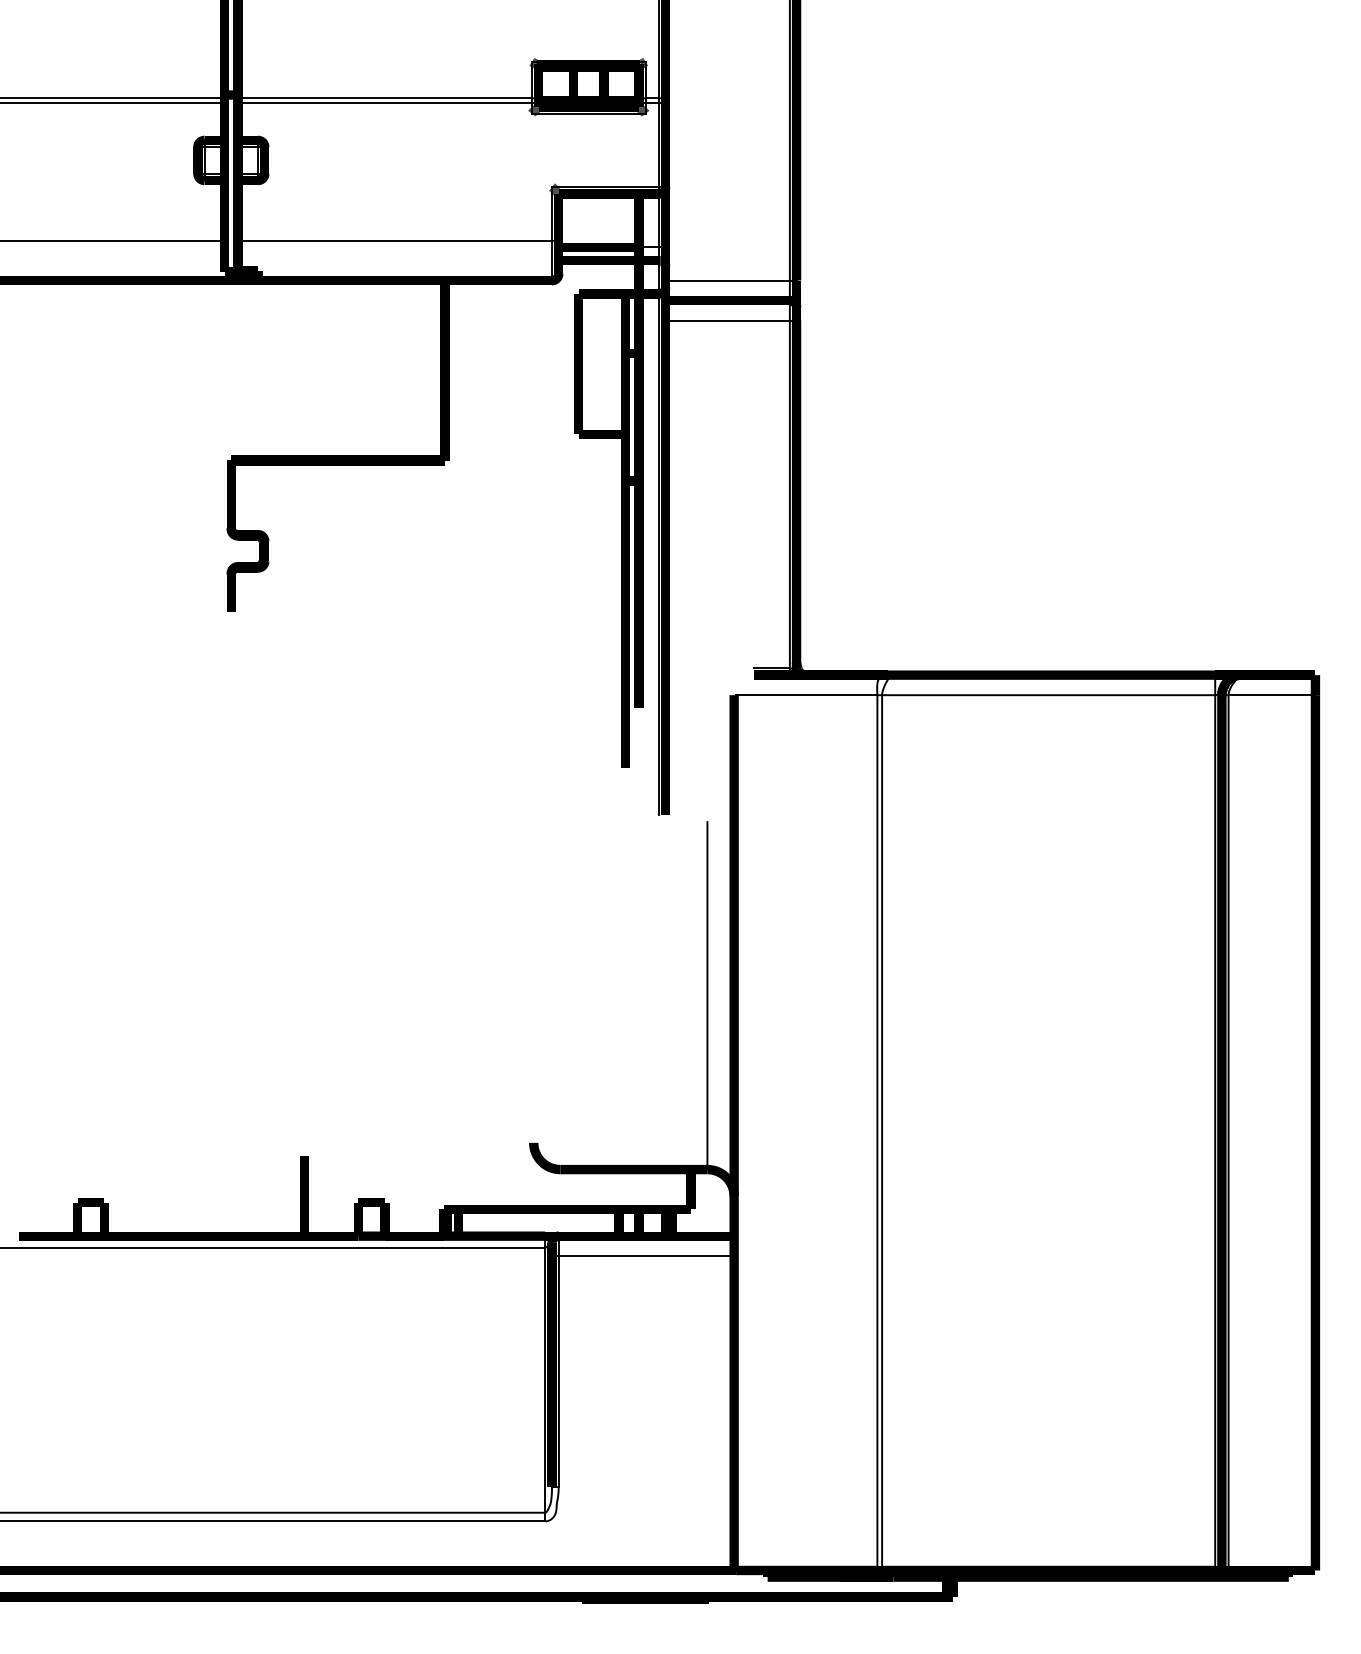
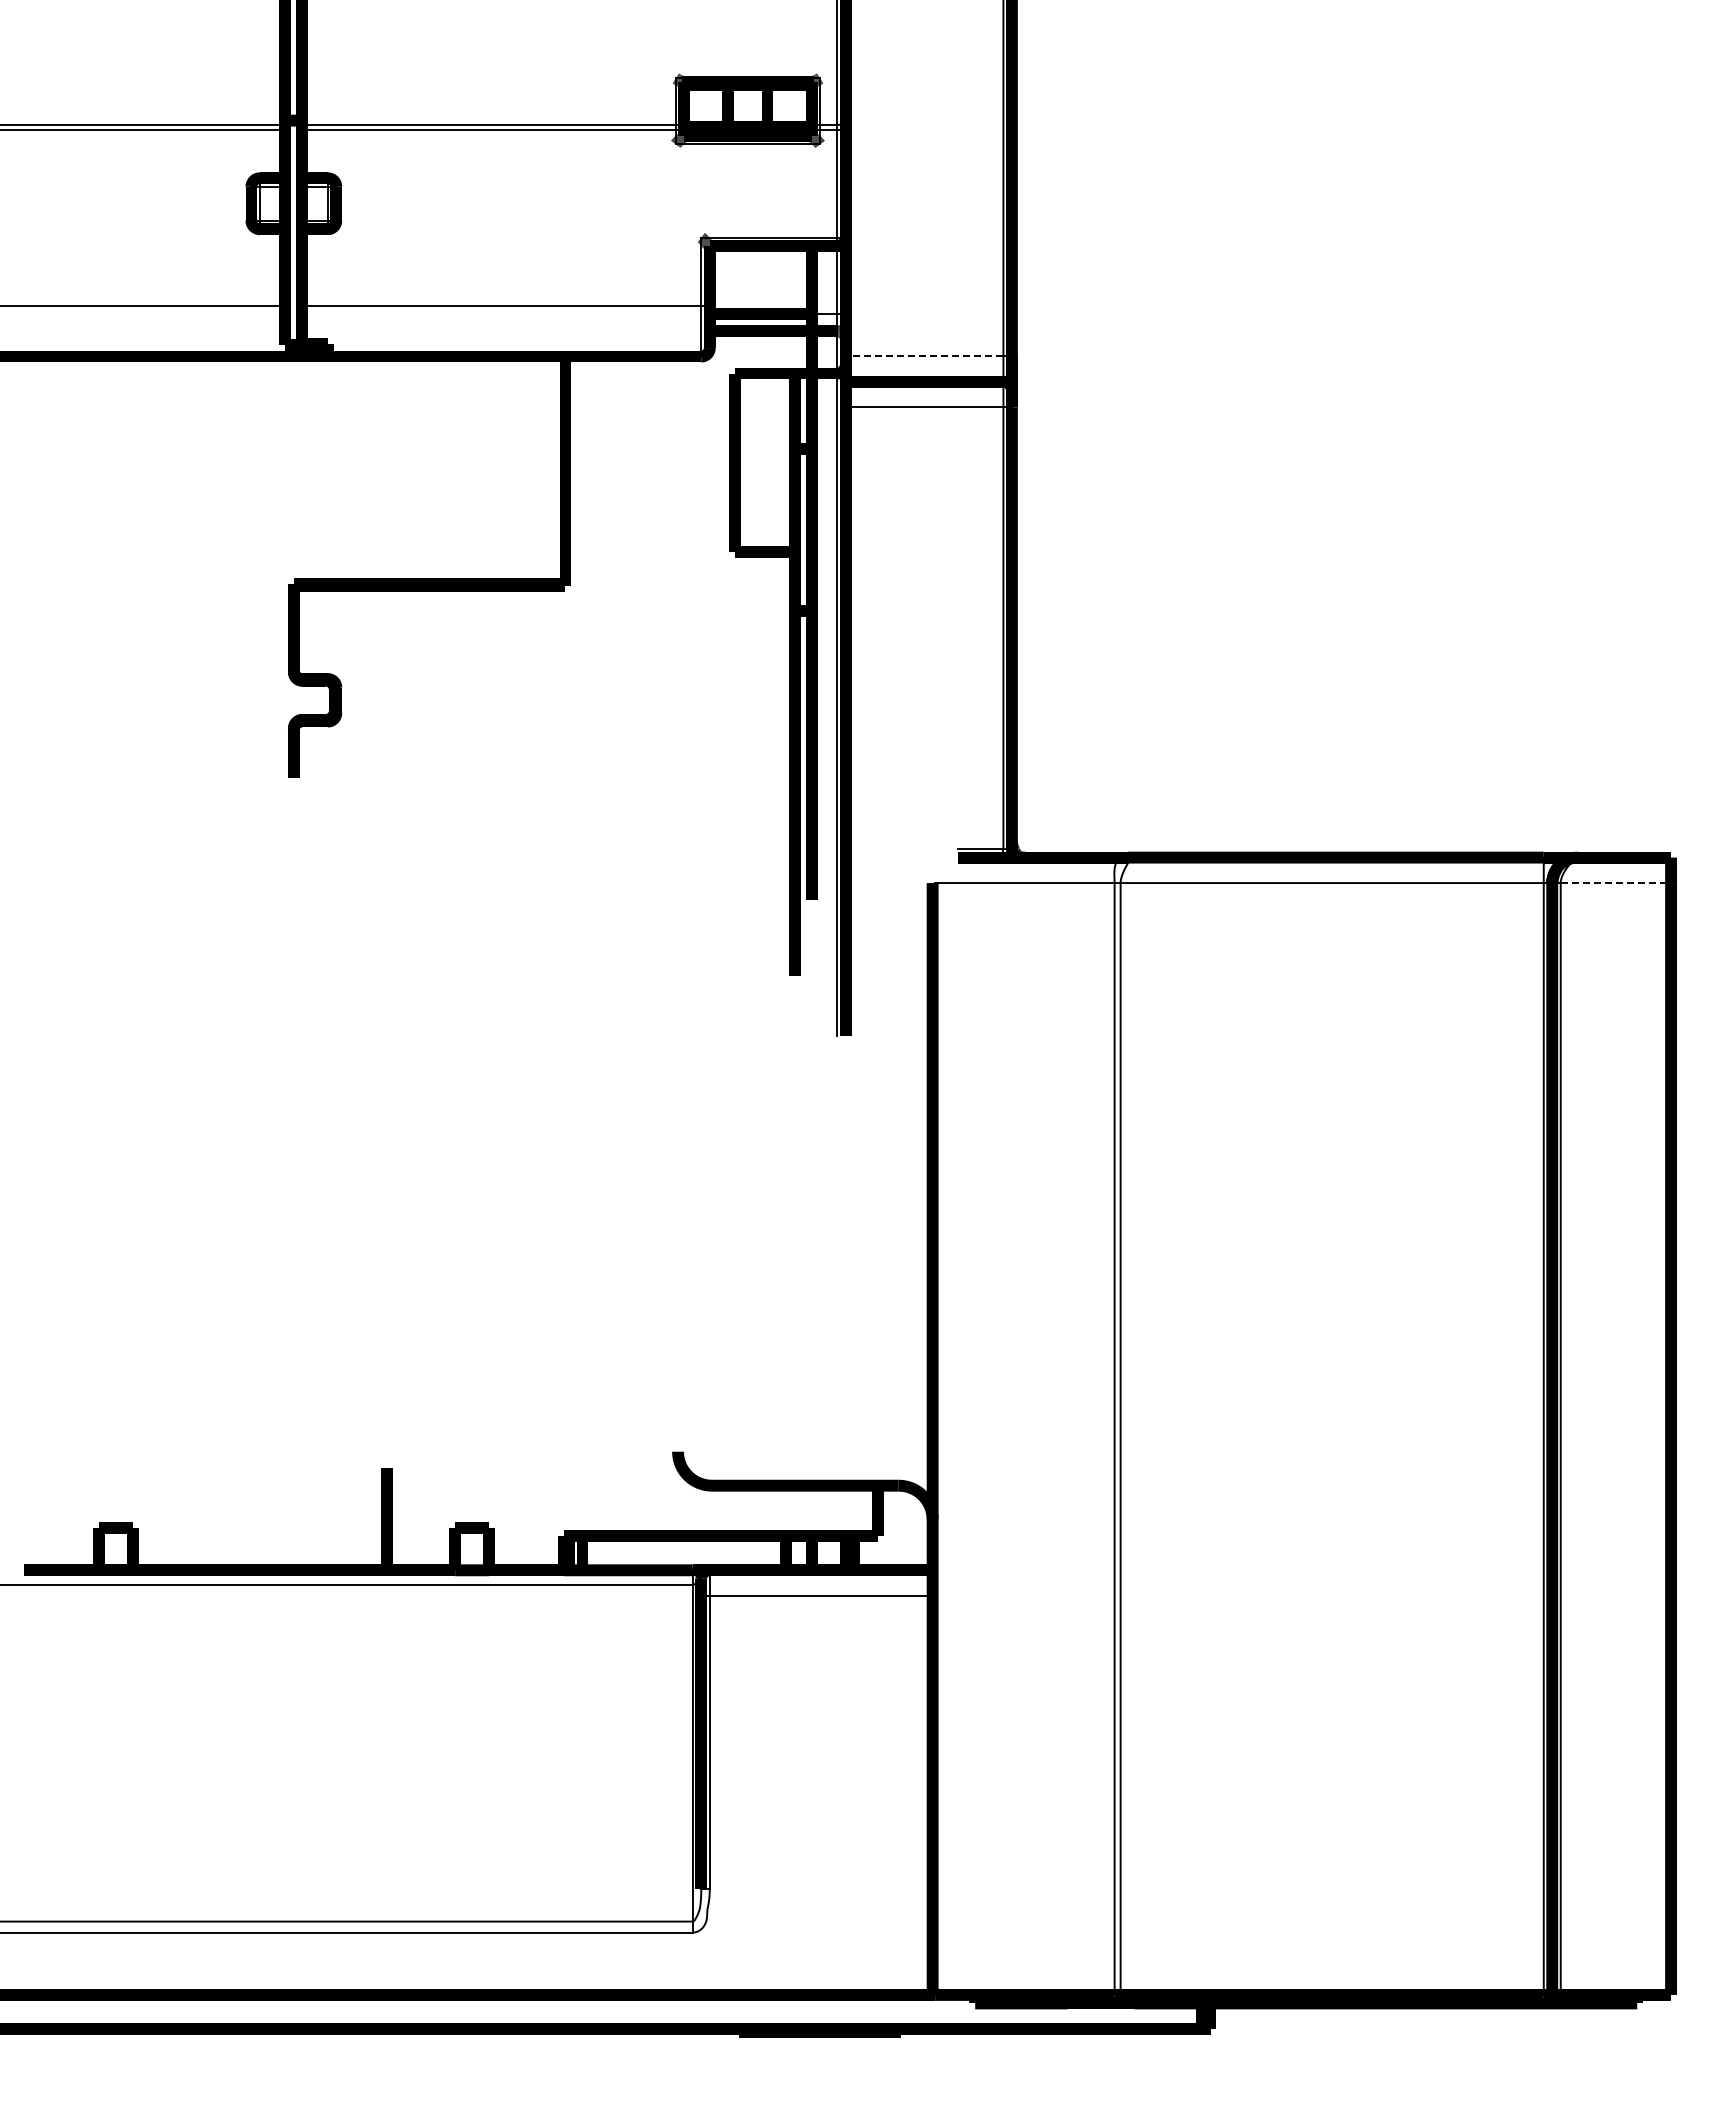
line: (727, 280) -> (924, 356), solid -> dashed
line: (1272, 695) -> (1616, 883), solid -> dashed
line: (707, 995) -> (898, 1264), removed

